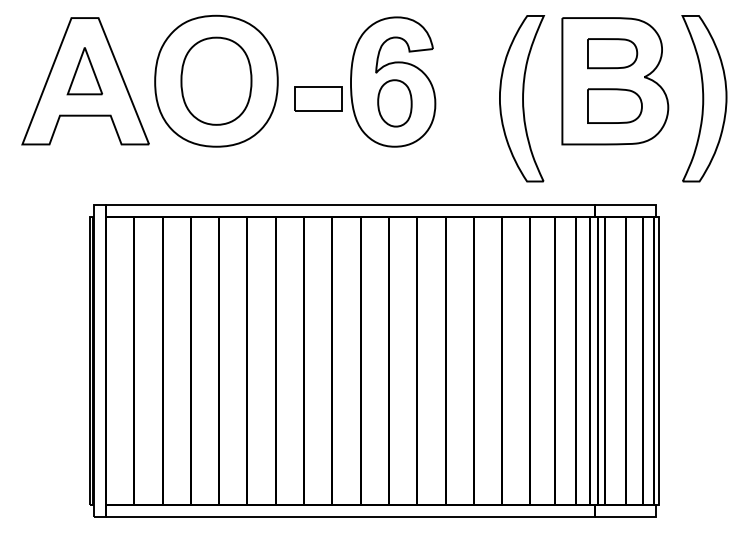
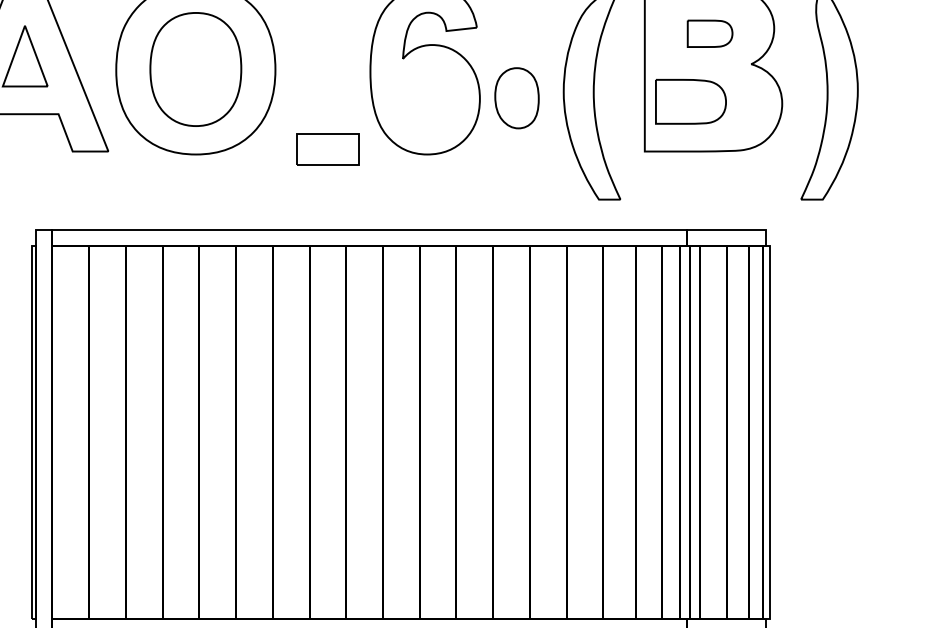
part: (612, 53) -> (709, 33), size x0.7
part: (318, 98) -> (328, 148), moved
part: (394, 103) -> (516, 98), moved
part: (614, 105) -> (690, 100), moved

